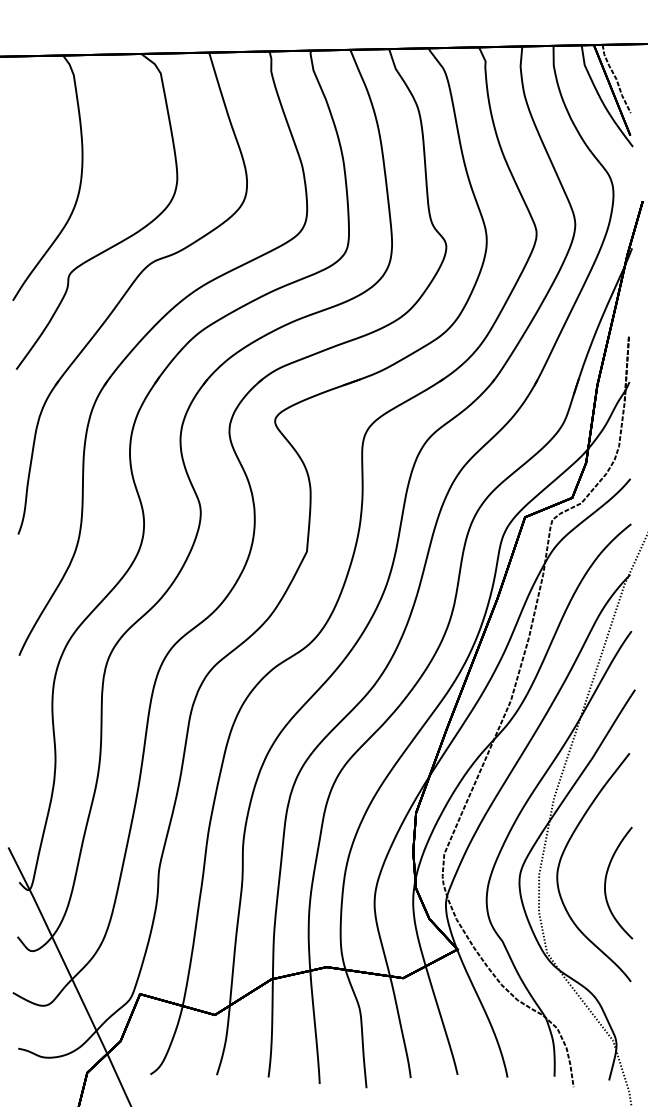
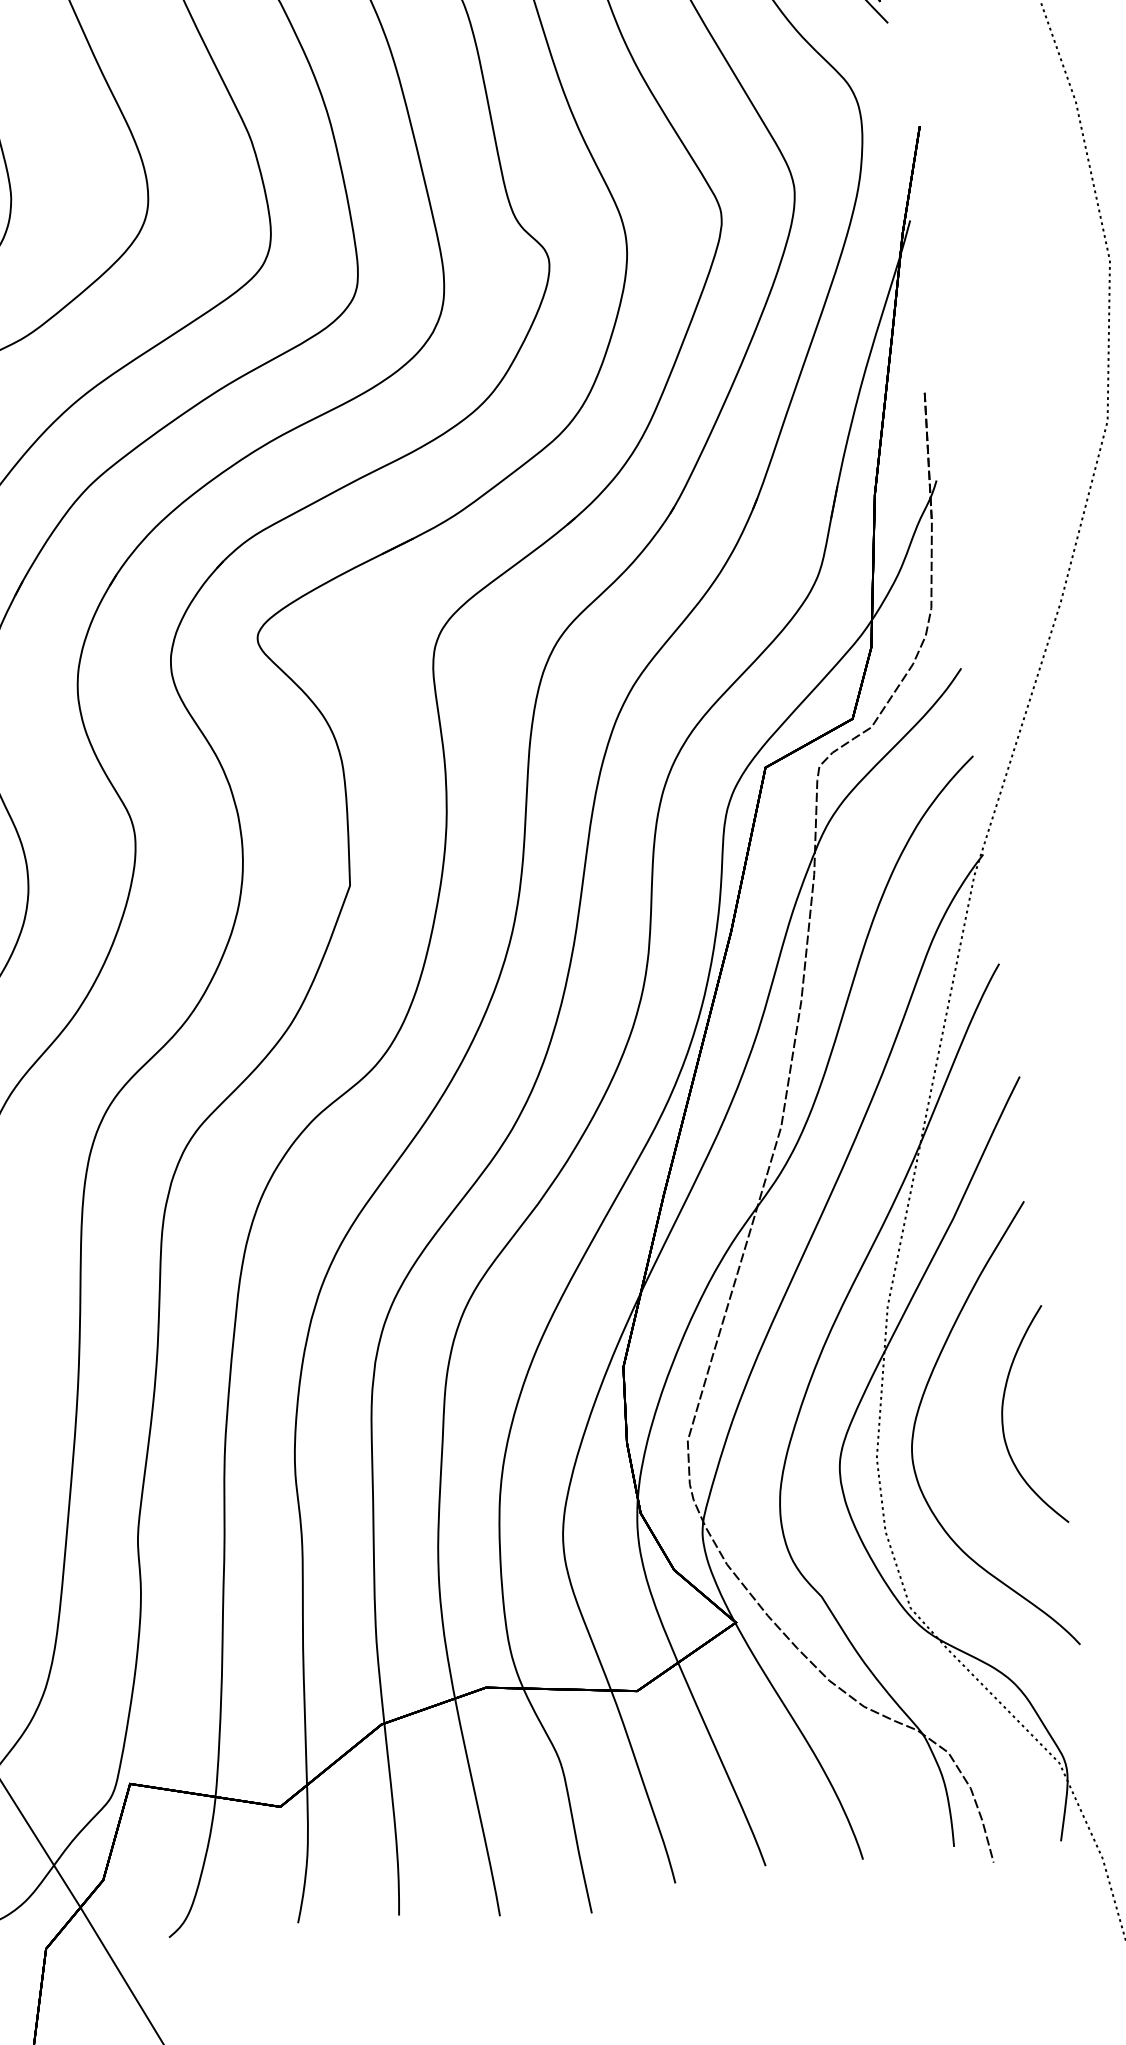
curve: (606, 882) -> (1004, 1418), moved

